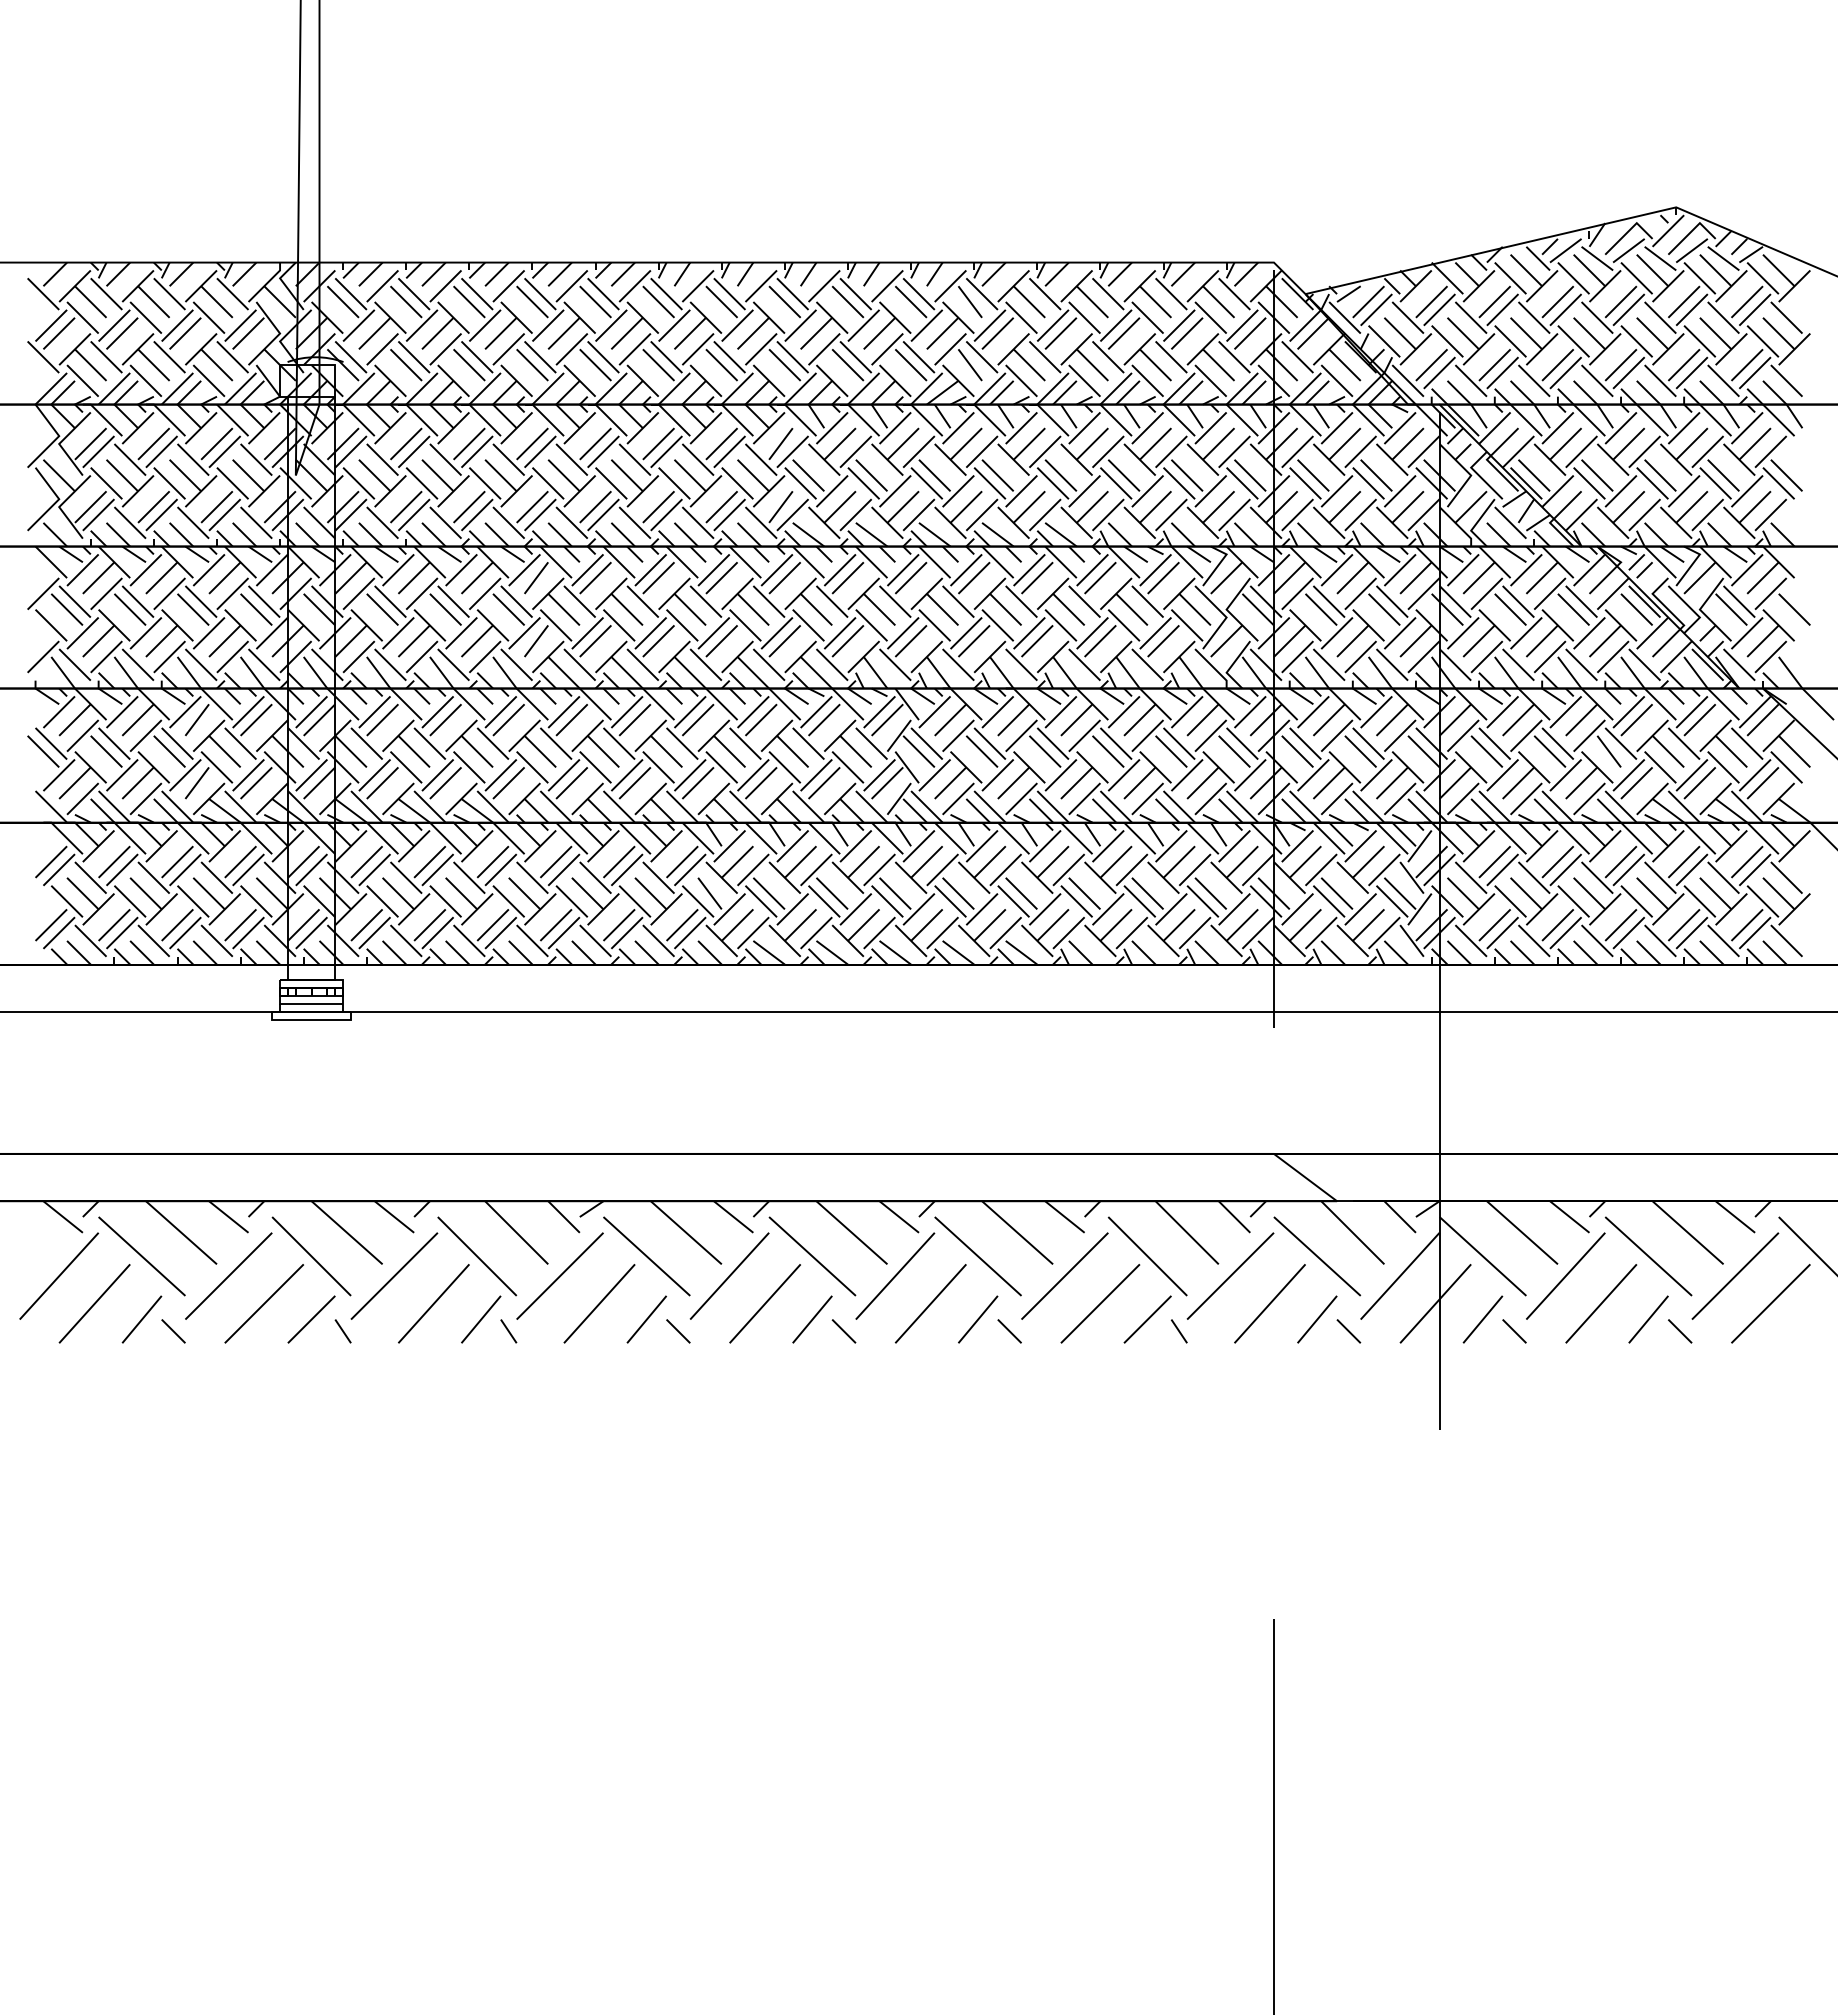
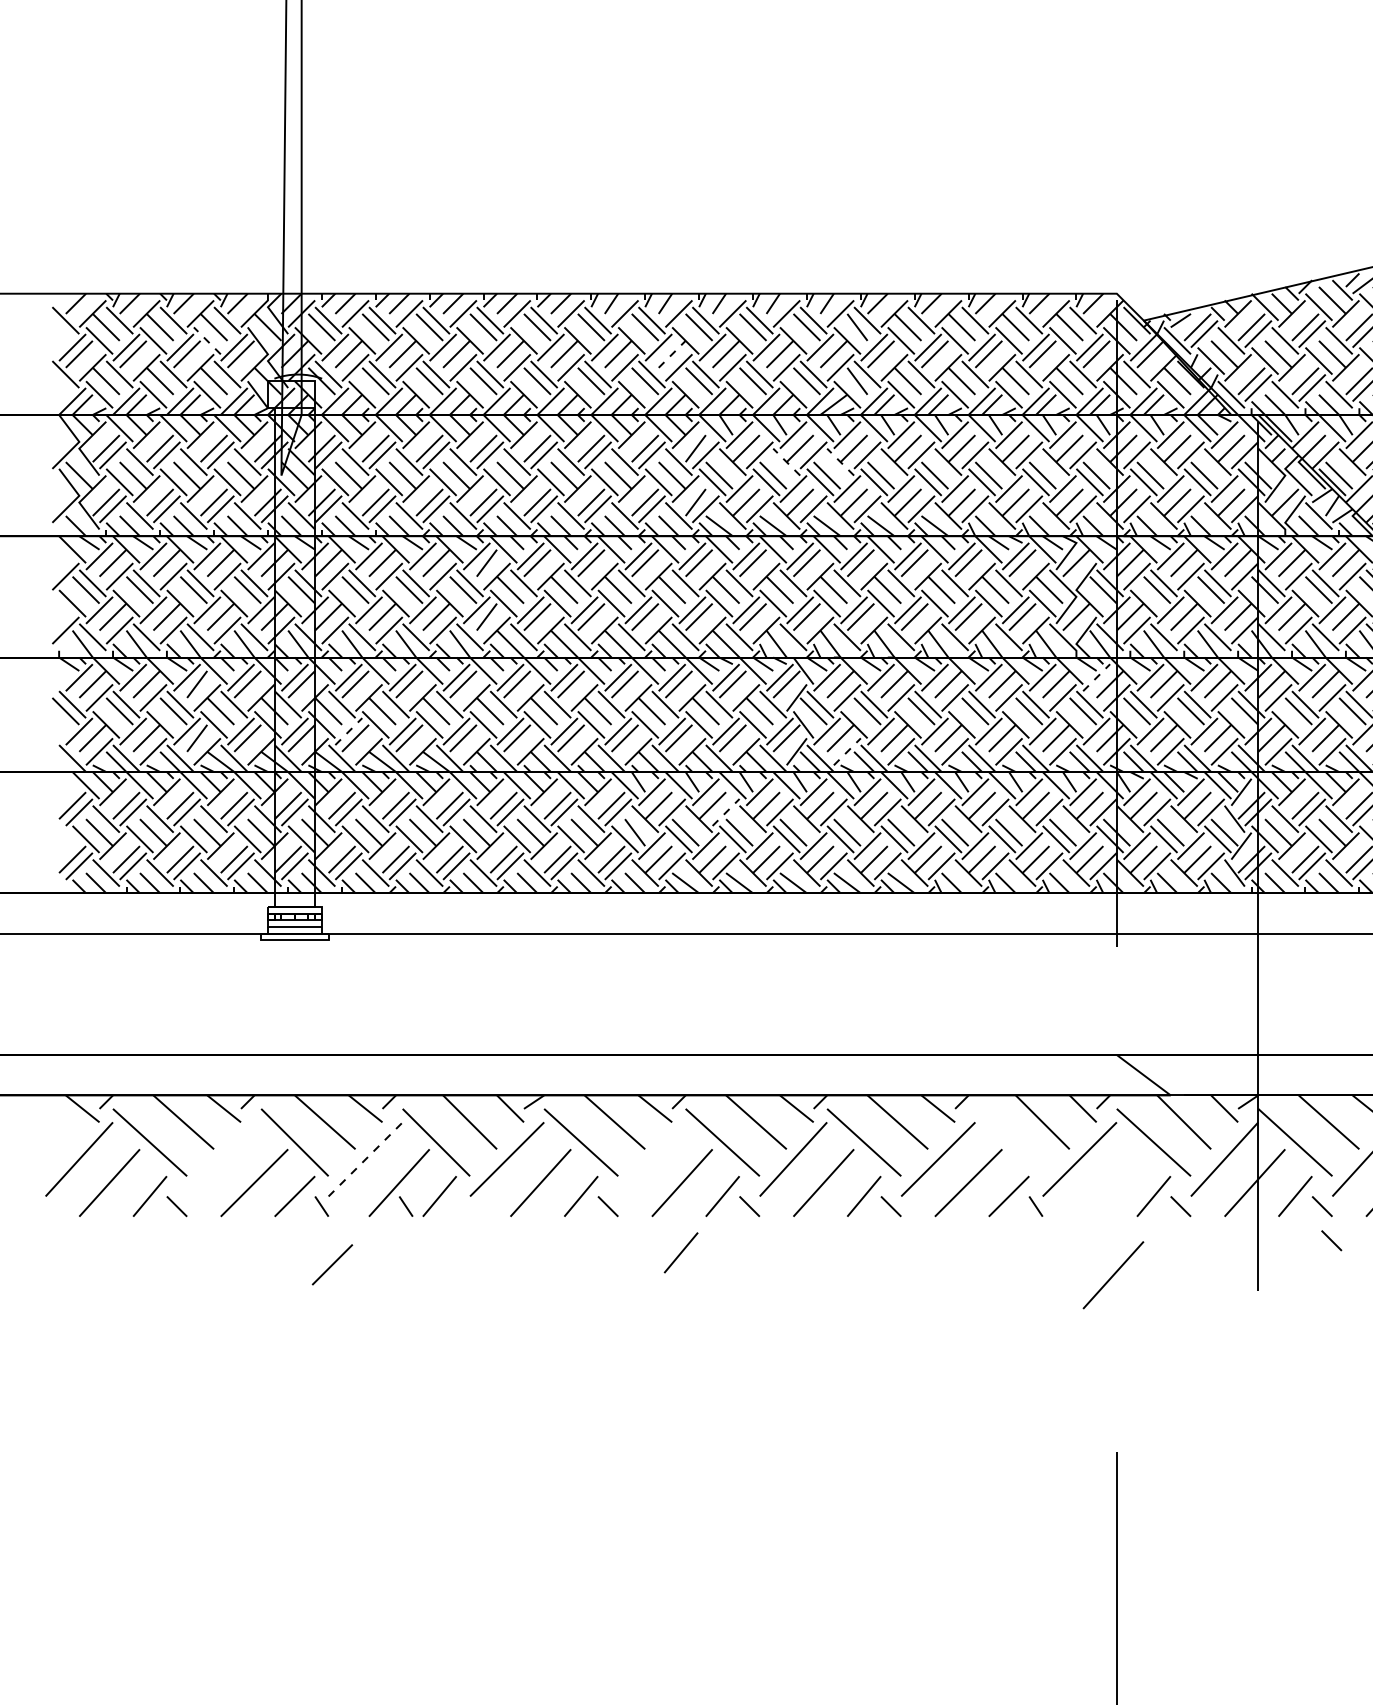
line: (208, 317) -> (206, 340), solid -> dashed
line: (753, 333) -> (672, 354), solid -> dashed
line: (887, 459) -> (786, 461), solid -> dashed
line: (950, 459) -> (840, 461), solid -> dashed
line: (1250, 711) -> (1096, 677), solid -> dashed
line: (375, 774) -> (349, 730), solid -> dashed
line: (958, 798) -> (847, 751), solid -> dashed
line: (816, 869) -> (726, 812), solid -> dashed
line: (1147, 1256) -> (1008, 1142), removed
line: (228, 1275) -> (223, 1158), removed
line: (394, 1275) -> (365, 1158), solid -> dashed
line: (729, 1275) -> (651, 1158), removed
line: (1269, 1303) -> (1113, 1275), moved
line: (508, 1331) -> (405, 1206), moved
line: (1525, 1371) -> (1331, 1240), added
line: (763, 1385) -> (680, 1252), added
line: (355, 1399) -> (332, 1264), added

